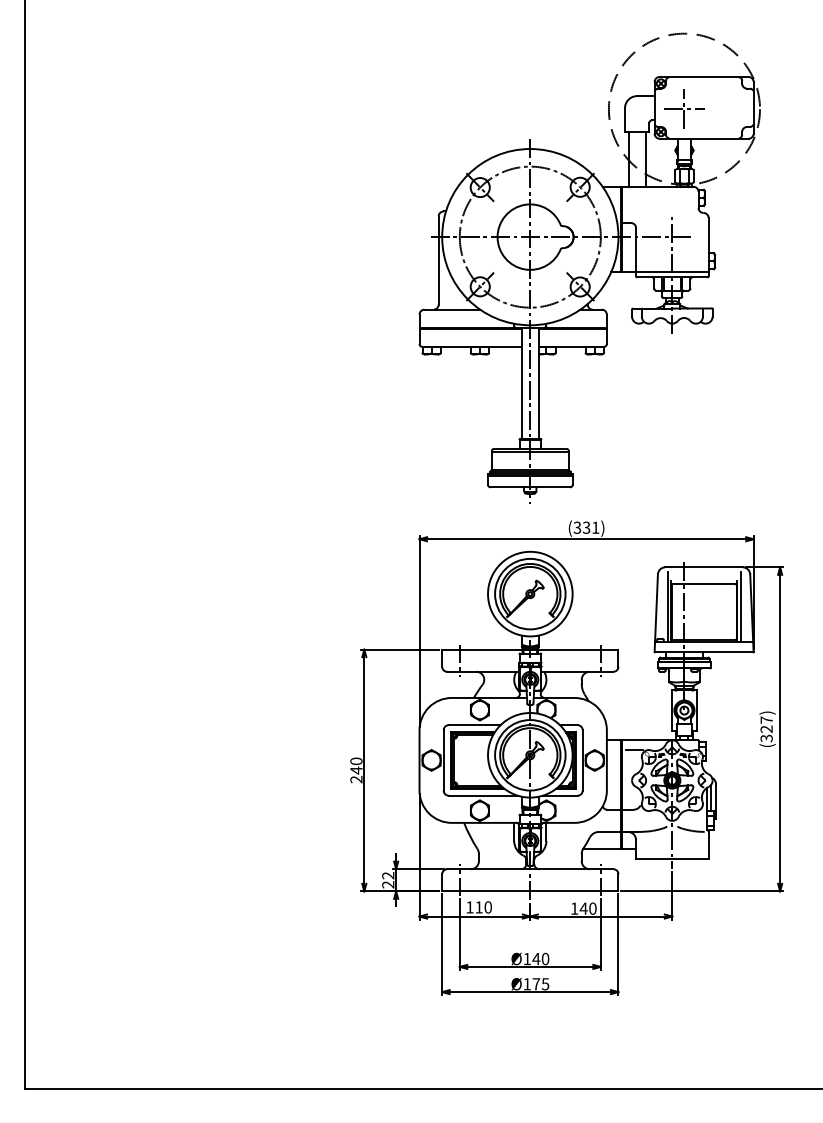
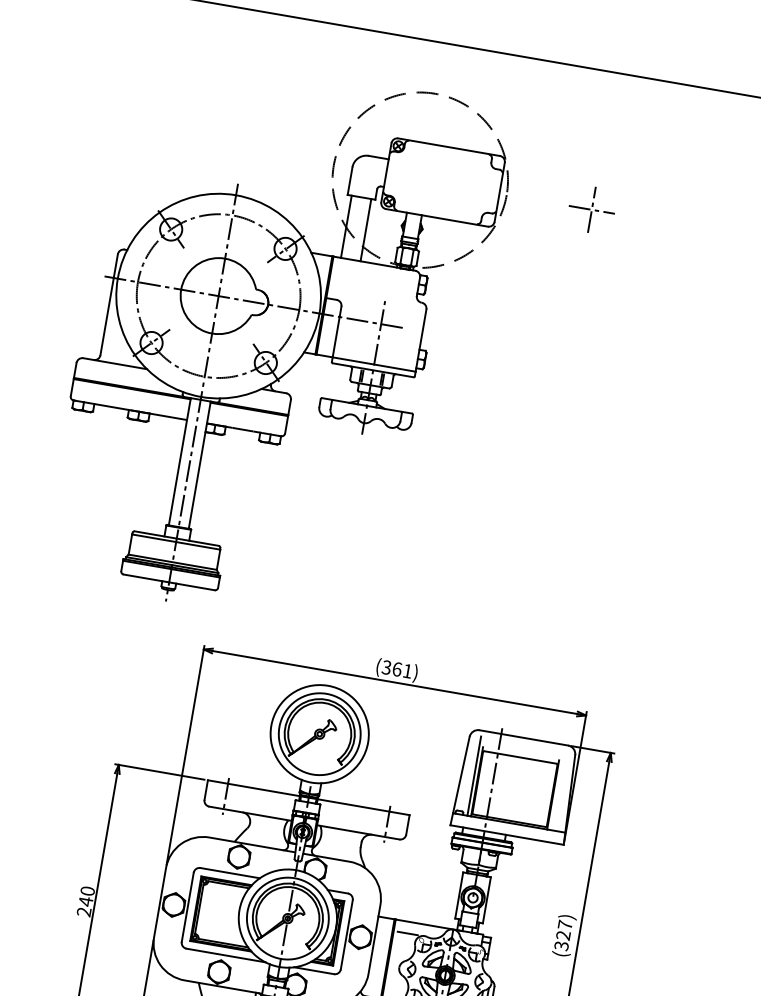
part: (589, 267) -> (280, 342), moved
text: (586, 527) -> (397, 669), (331) -> (361)
line: (740, 606) -> (557, 789), removed

